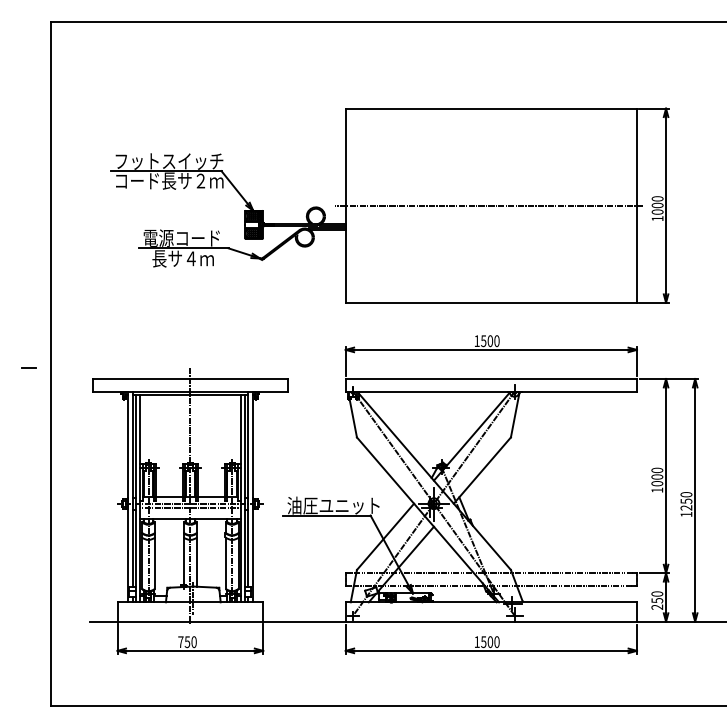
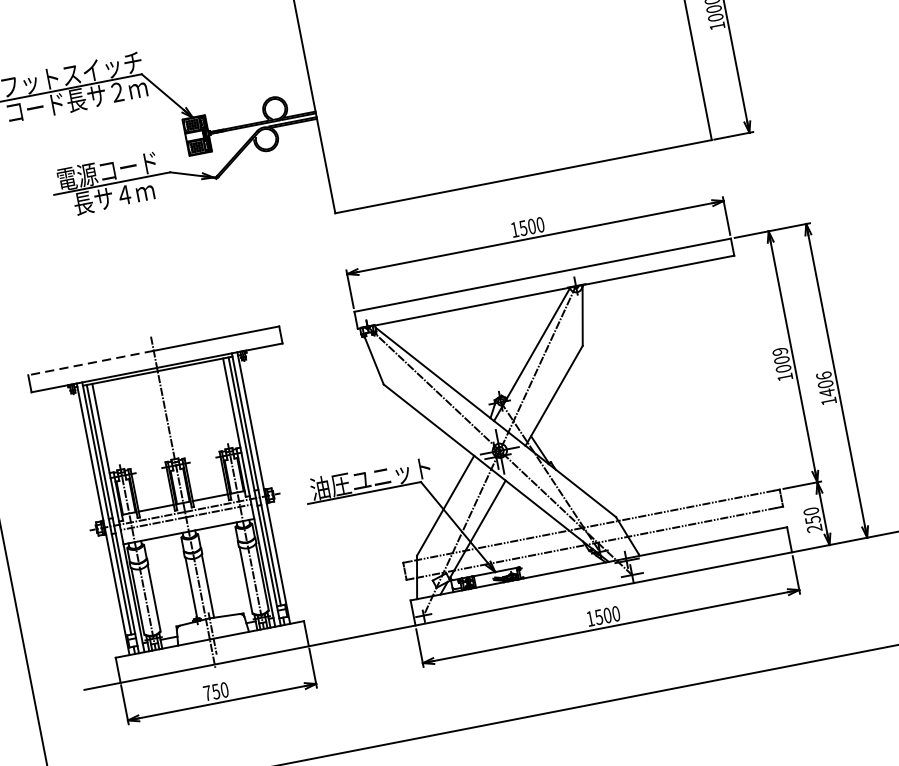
line: (489, 205) -> (496, 51), removed
line: (141, 379) -> (90, 363), solid -> dashed
text: (657, 470) -> (780, 351), 1000 -> 1009
text: (686, 501) -> (825, 384), 1250 -> 1406

